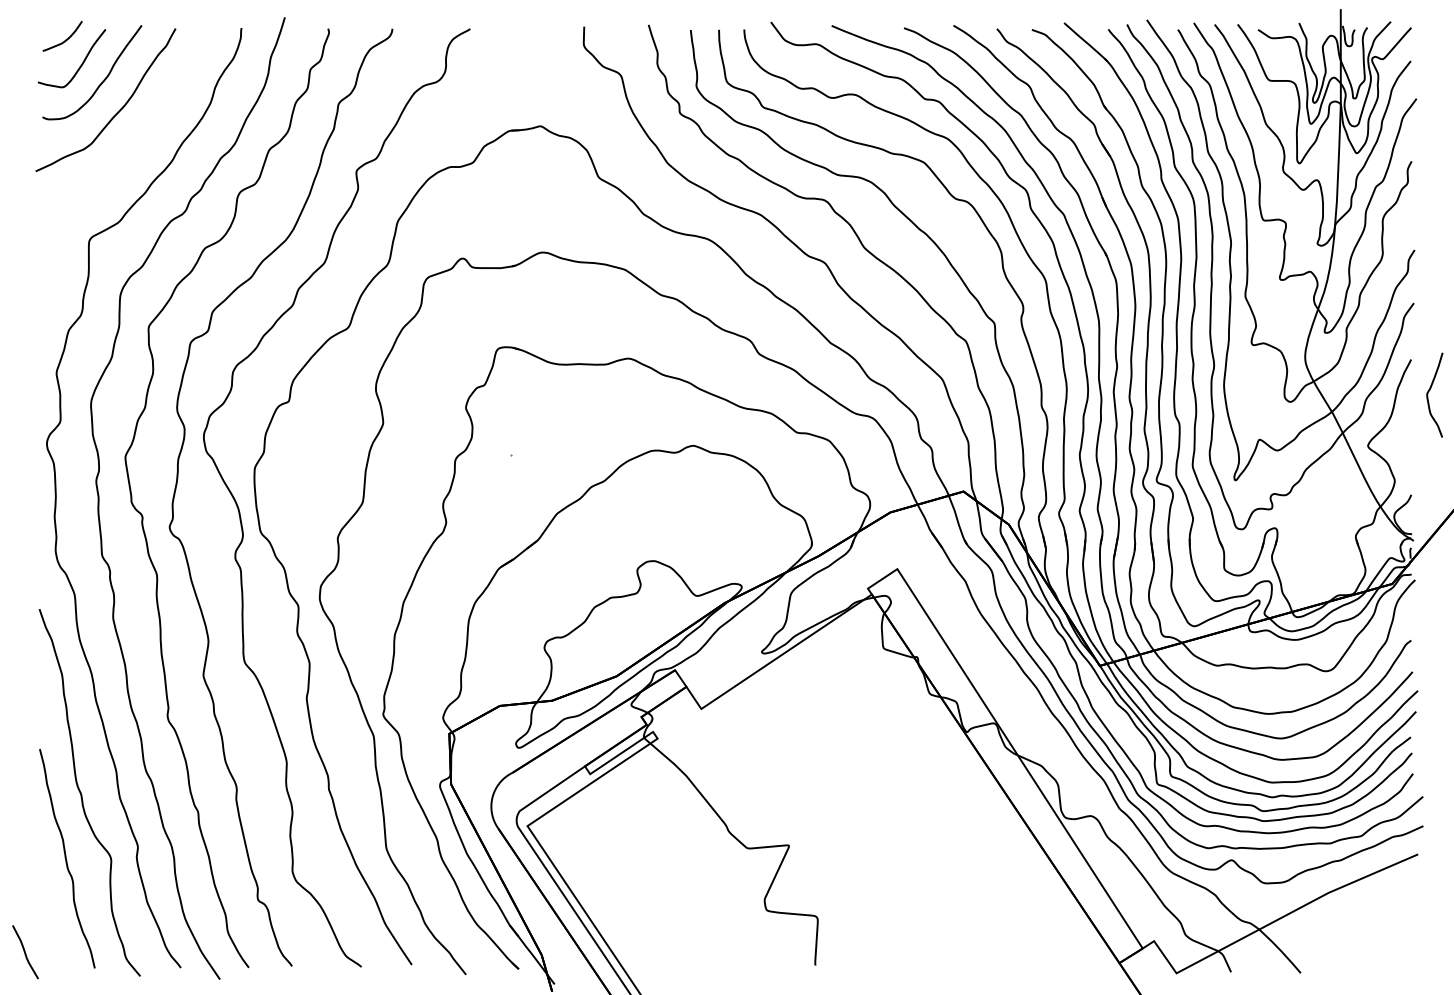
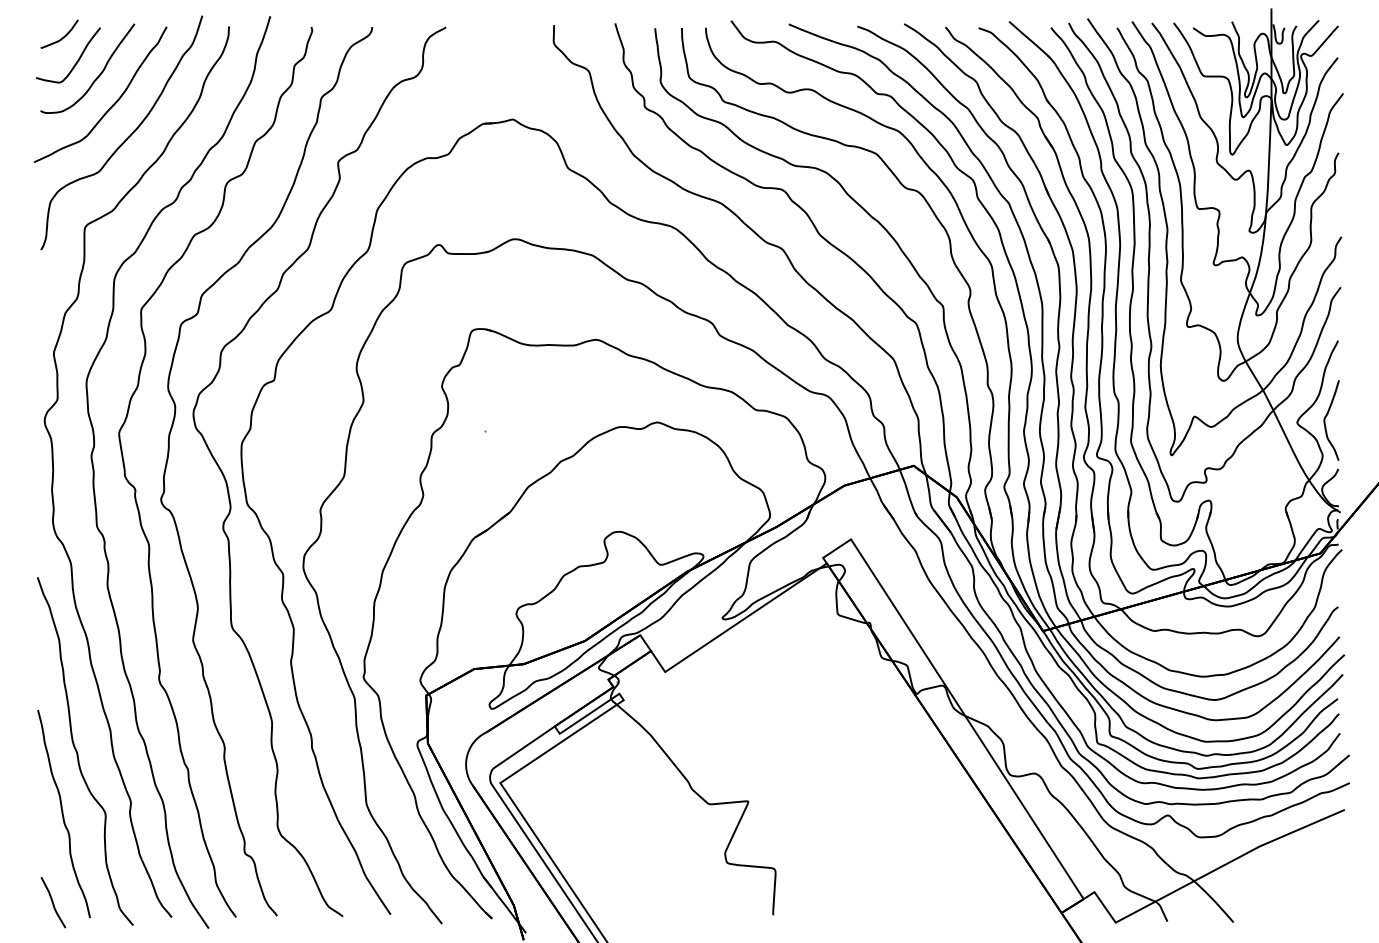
curve: (134, 145) -> (127, 137), added
curve: (1429, 392) -> (1326, 417), moved
curve: (25, 952) -> (53, 902), moved

